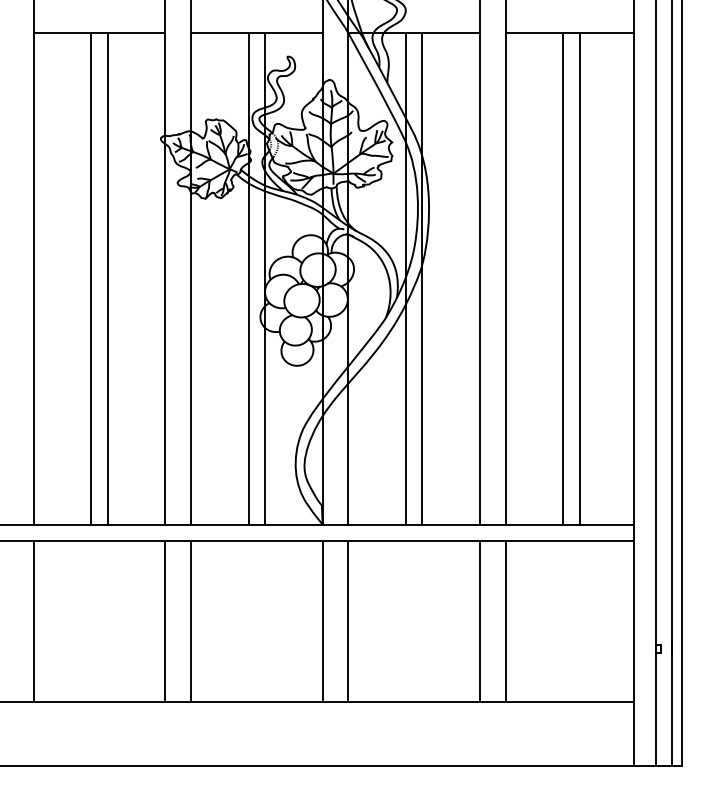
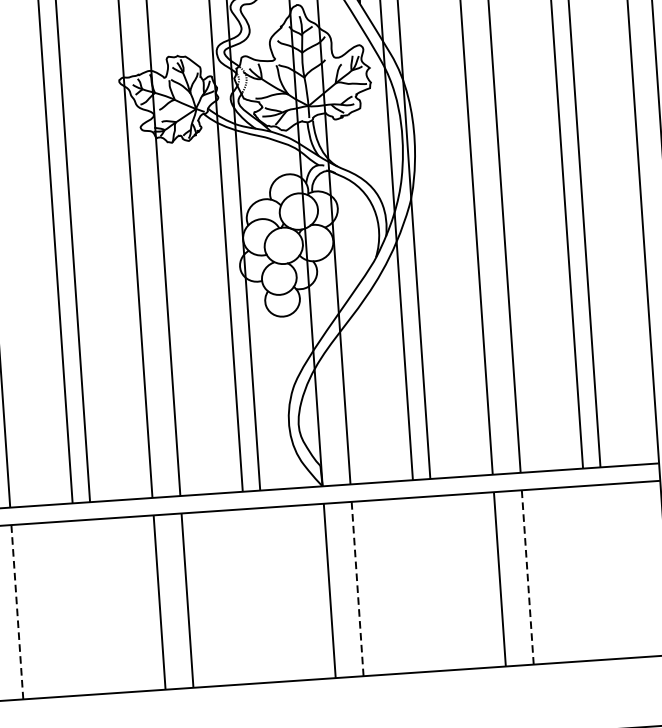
line: (33, 621) -> (17, 612), solid -> dashed
line: (348, 621) -> (357, 589), solid -> dashed
line: (505, 621) -> (527, 577), solid -> dashed

